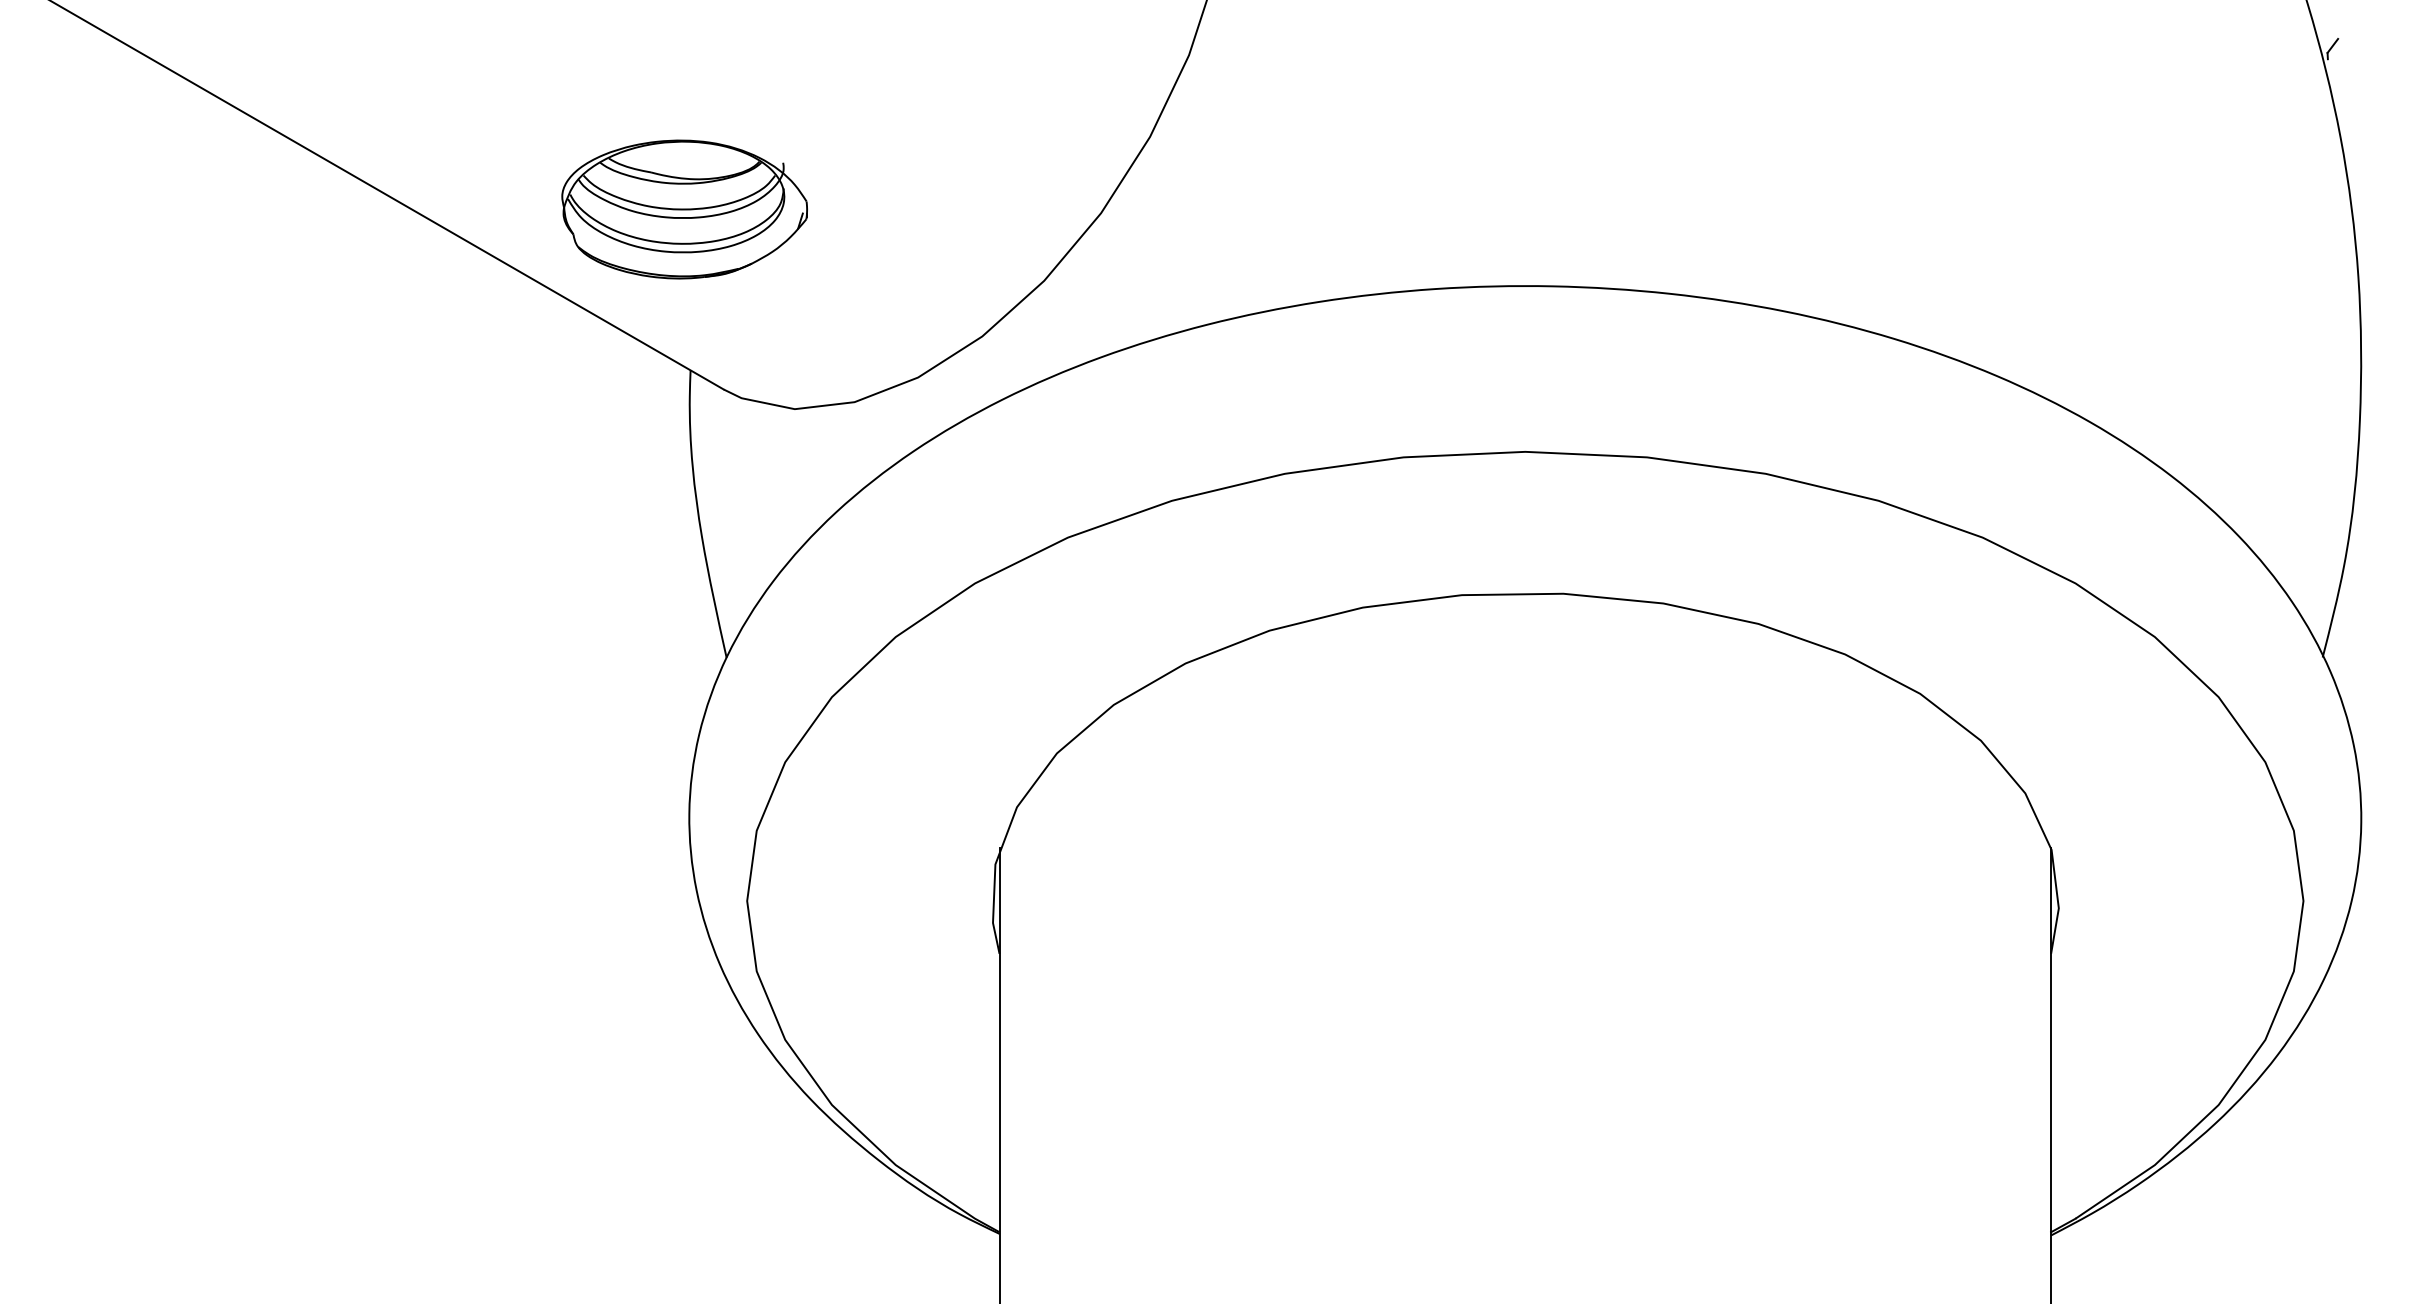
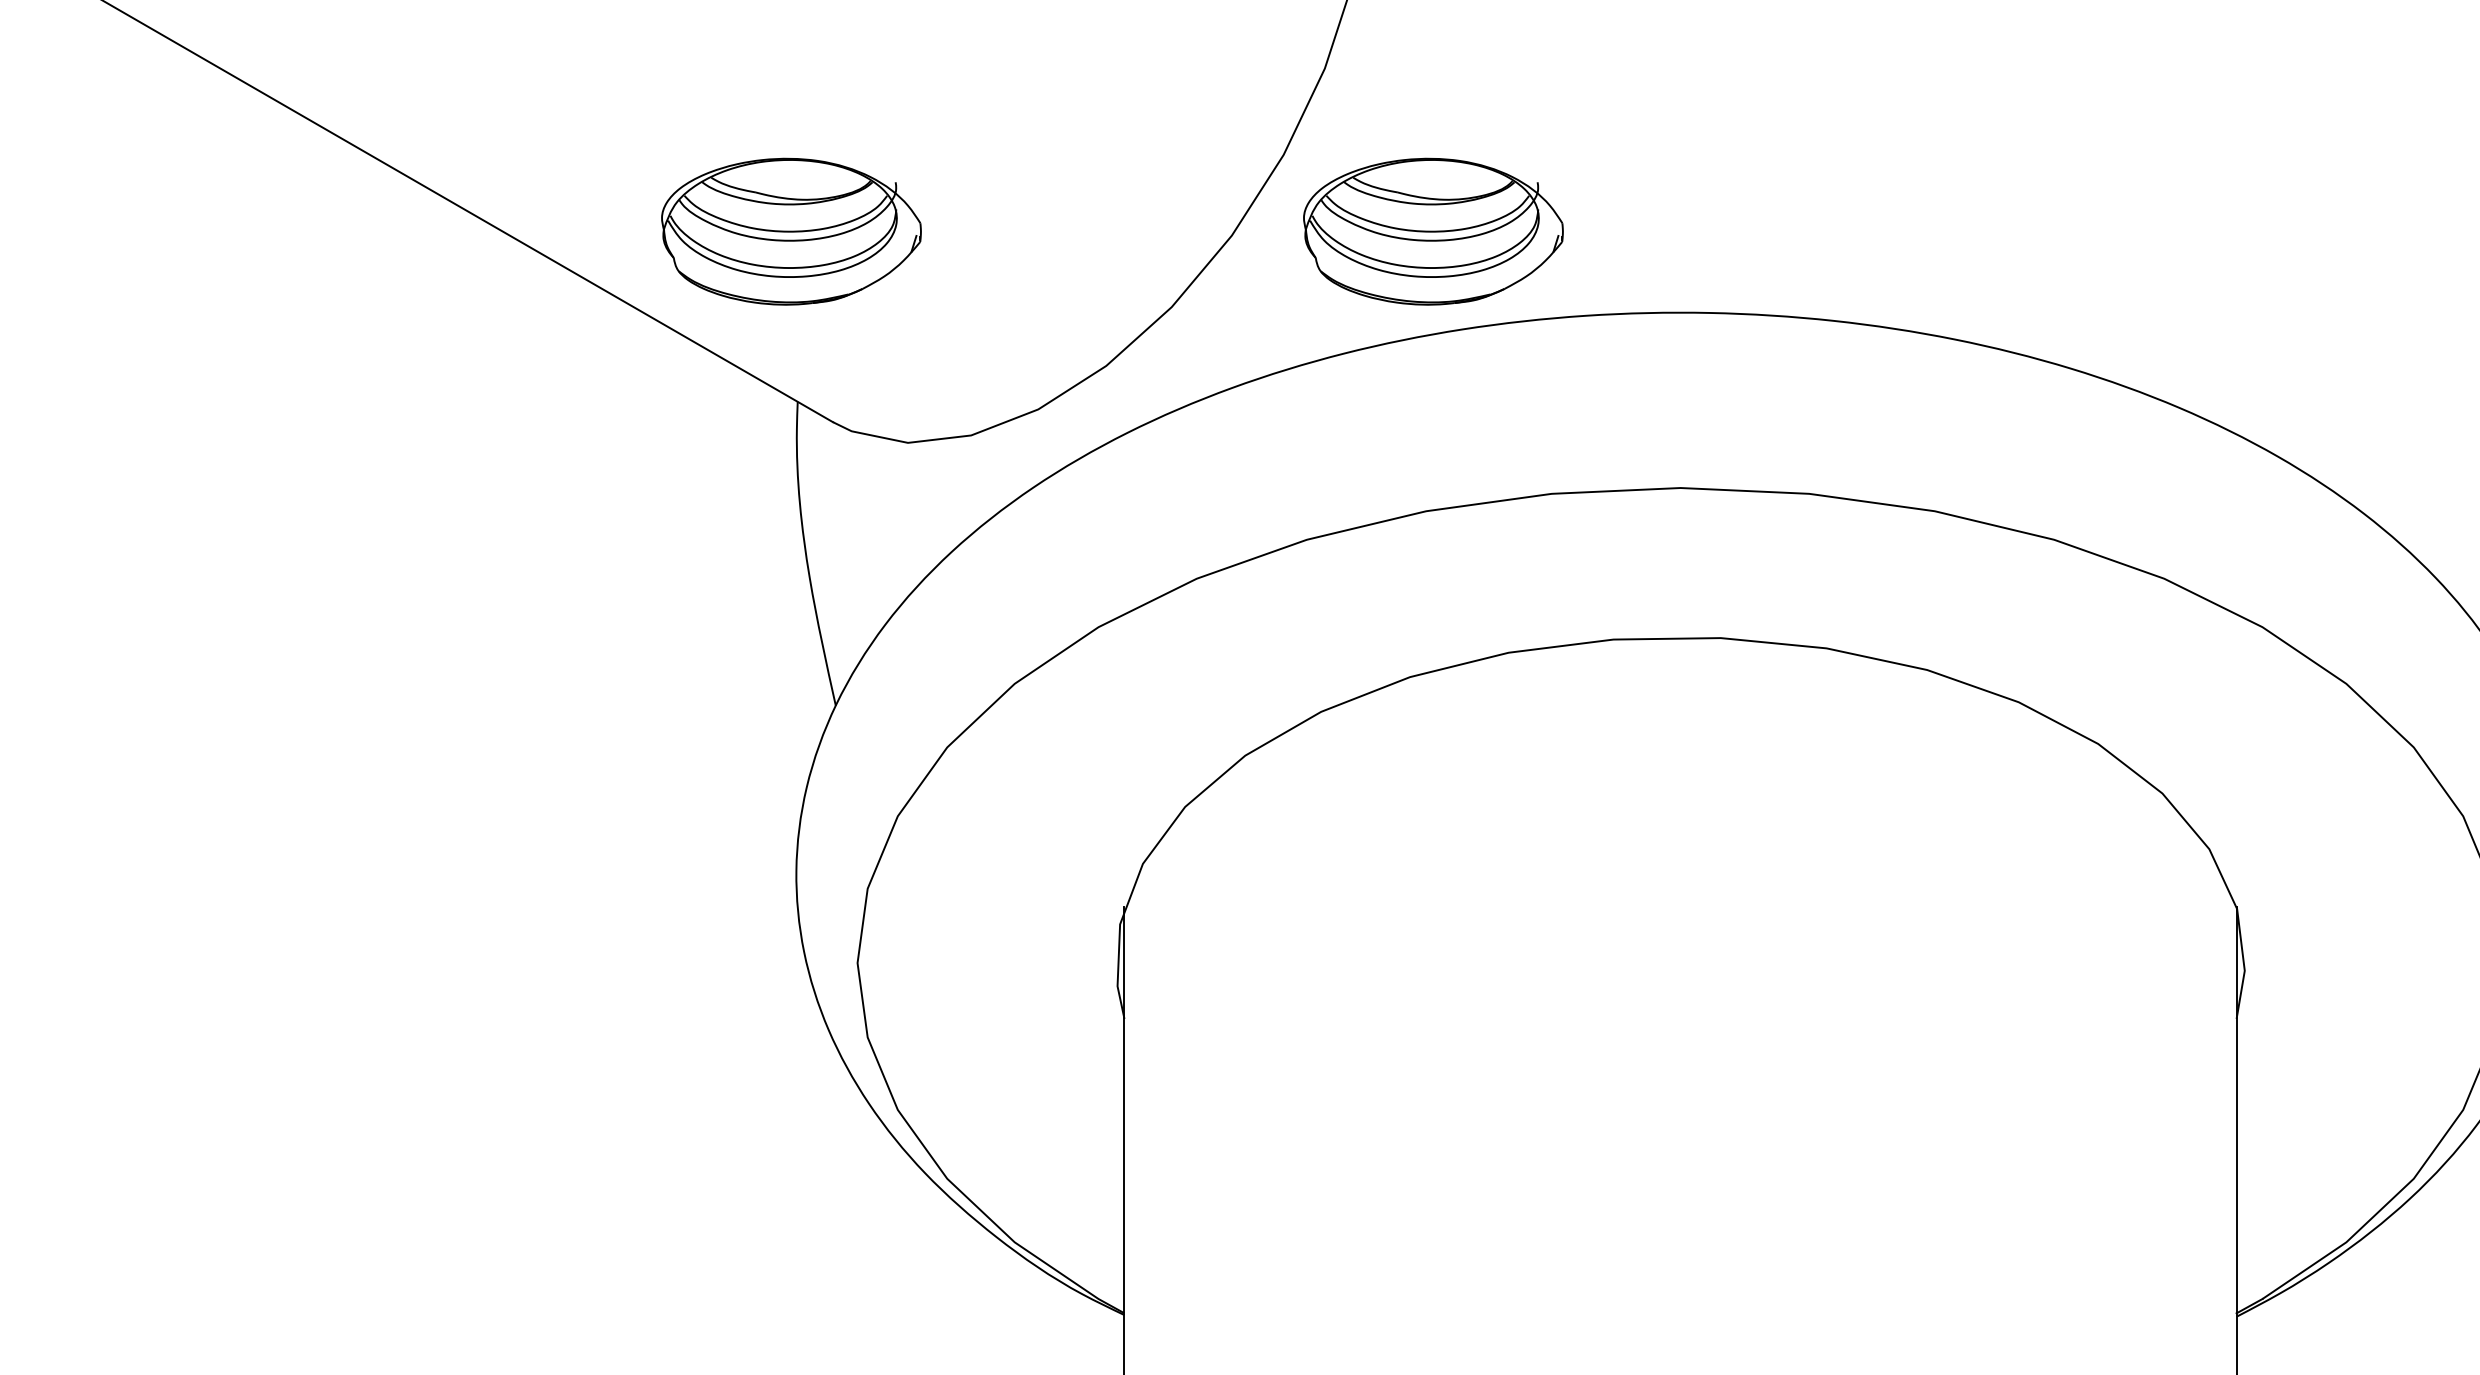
part: (1291, 209) -> (1433, 231), added

